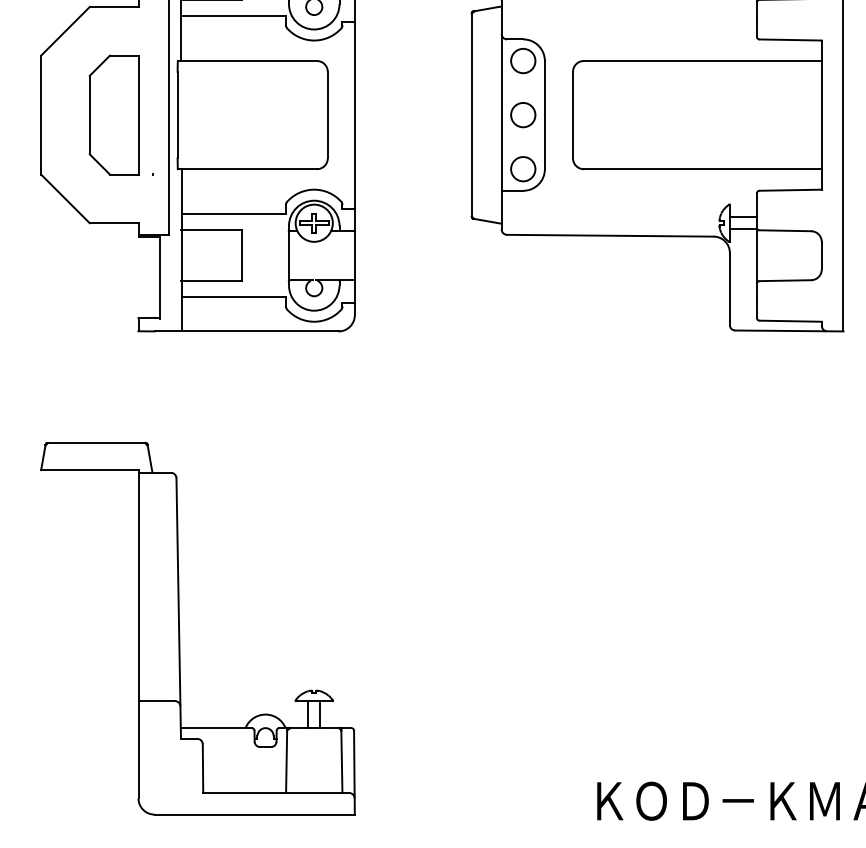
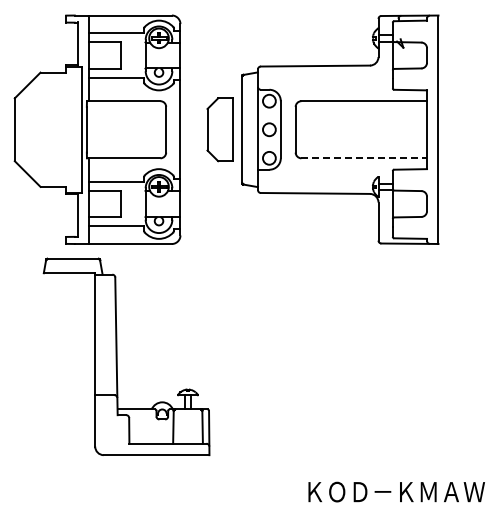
part: (112, 114) -> (219, 129), moved
line: (703, 169) -> (364, 158), solid -> dashed
part: (180, 627) -> (117, 356), moved

